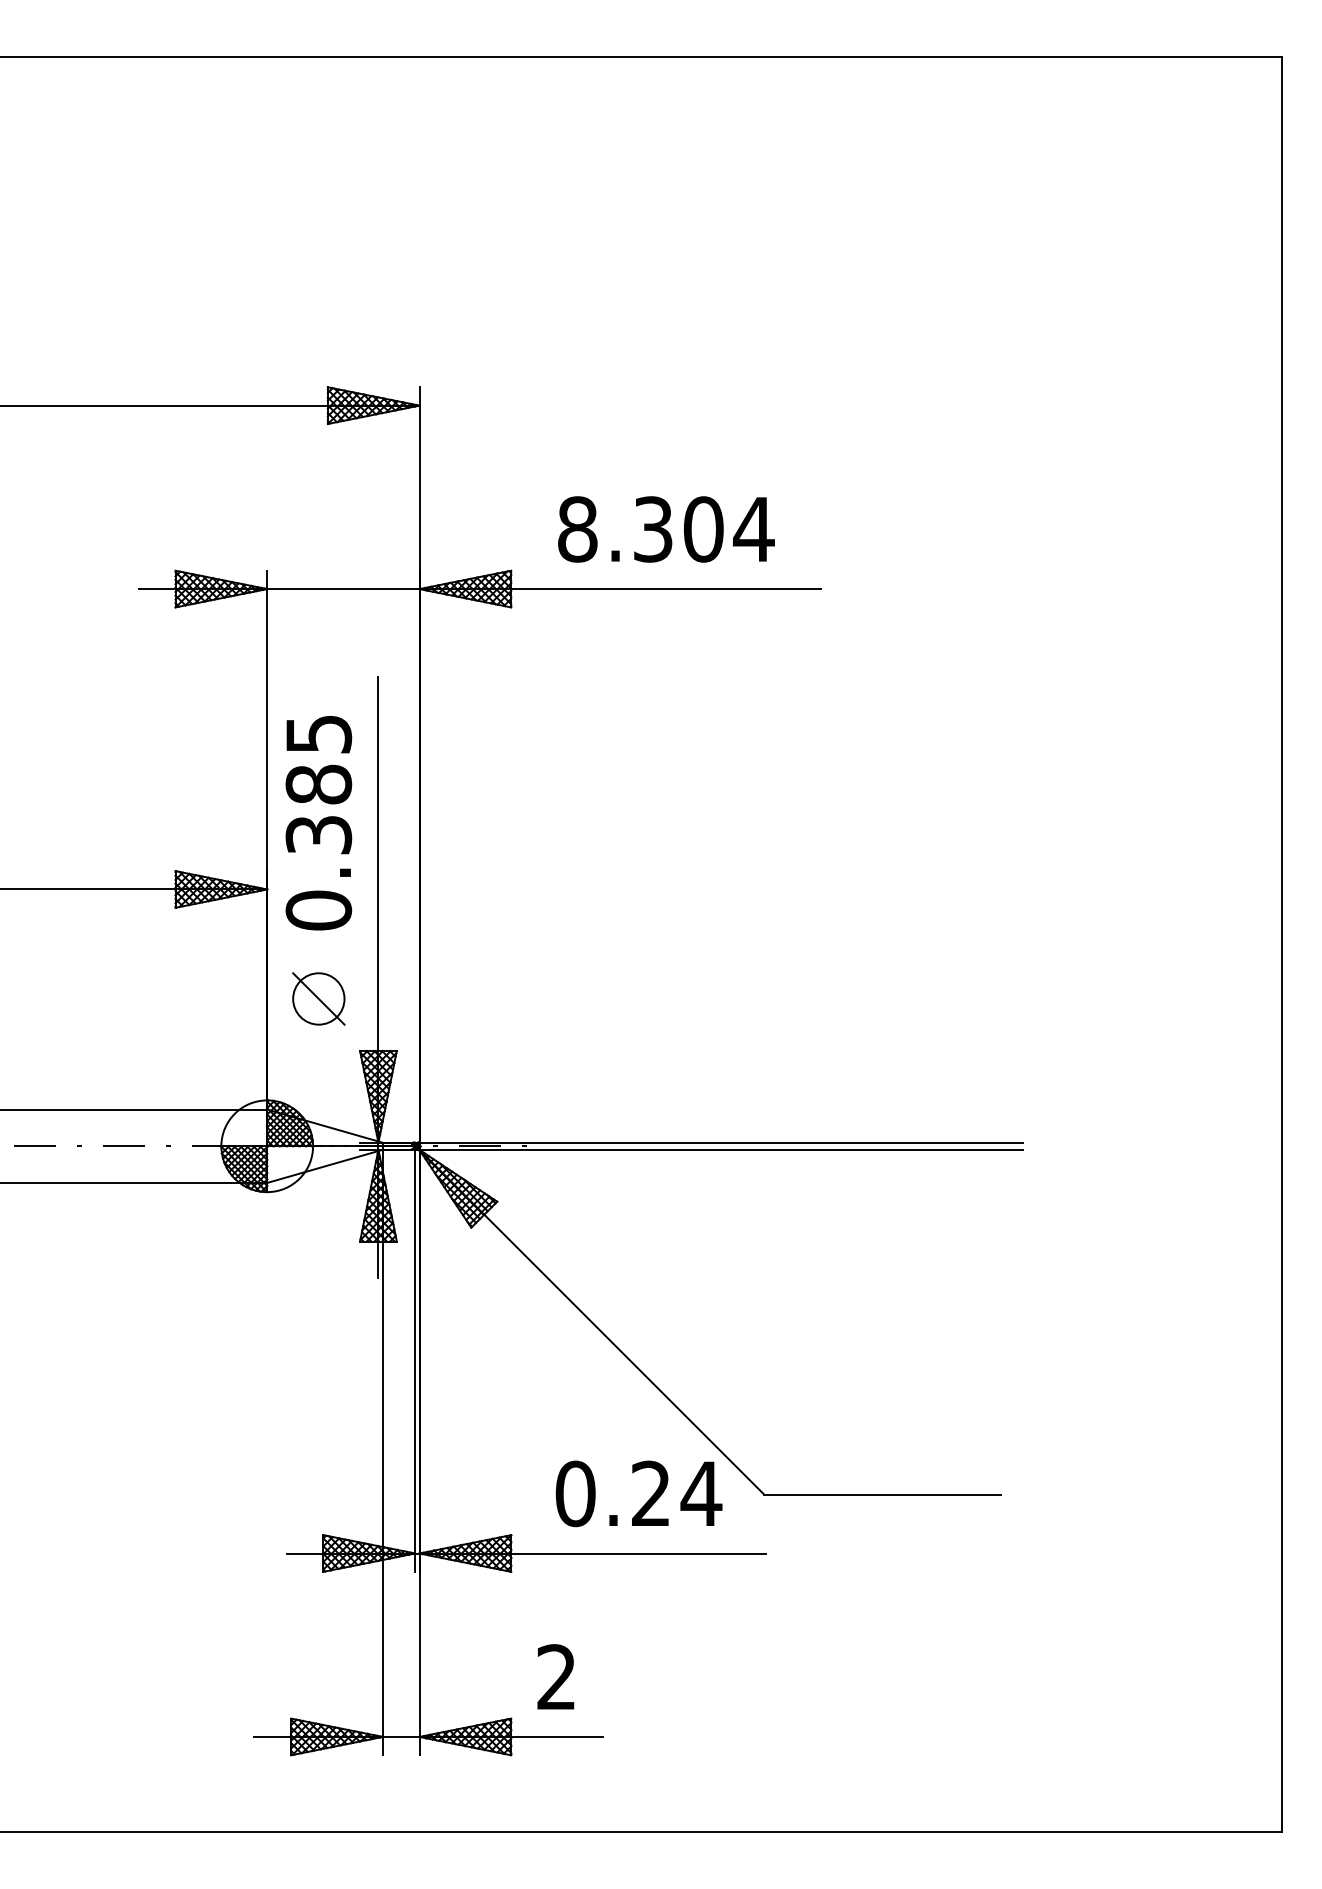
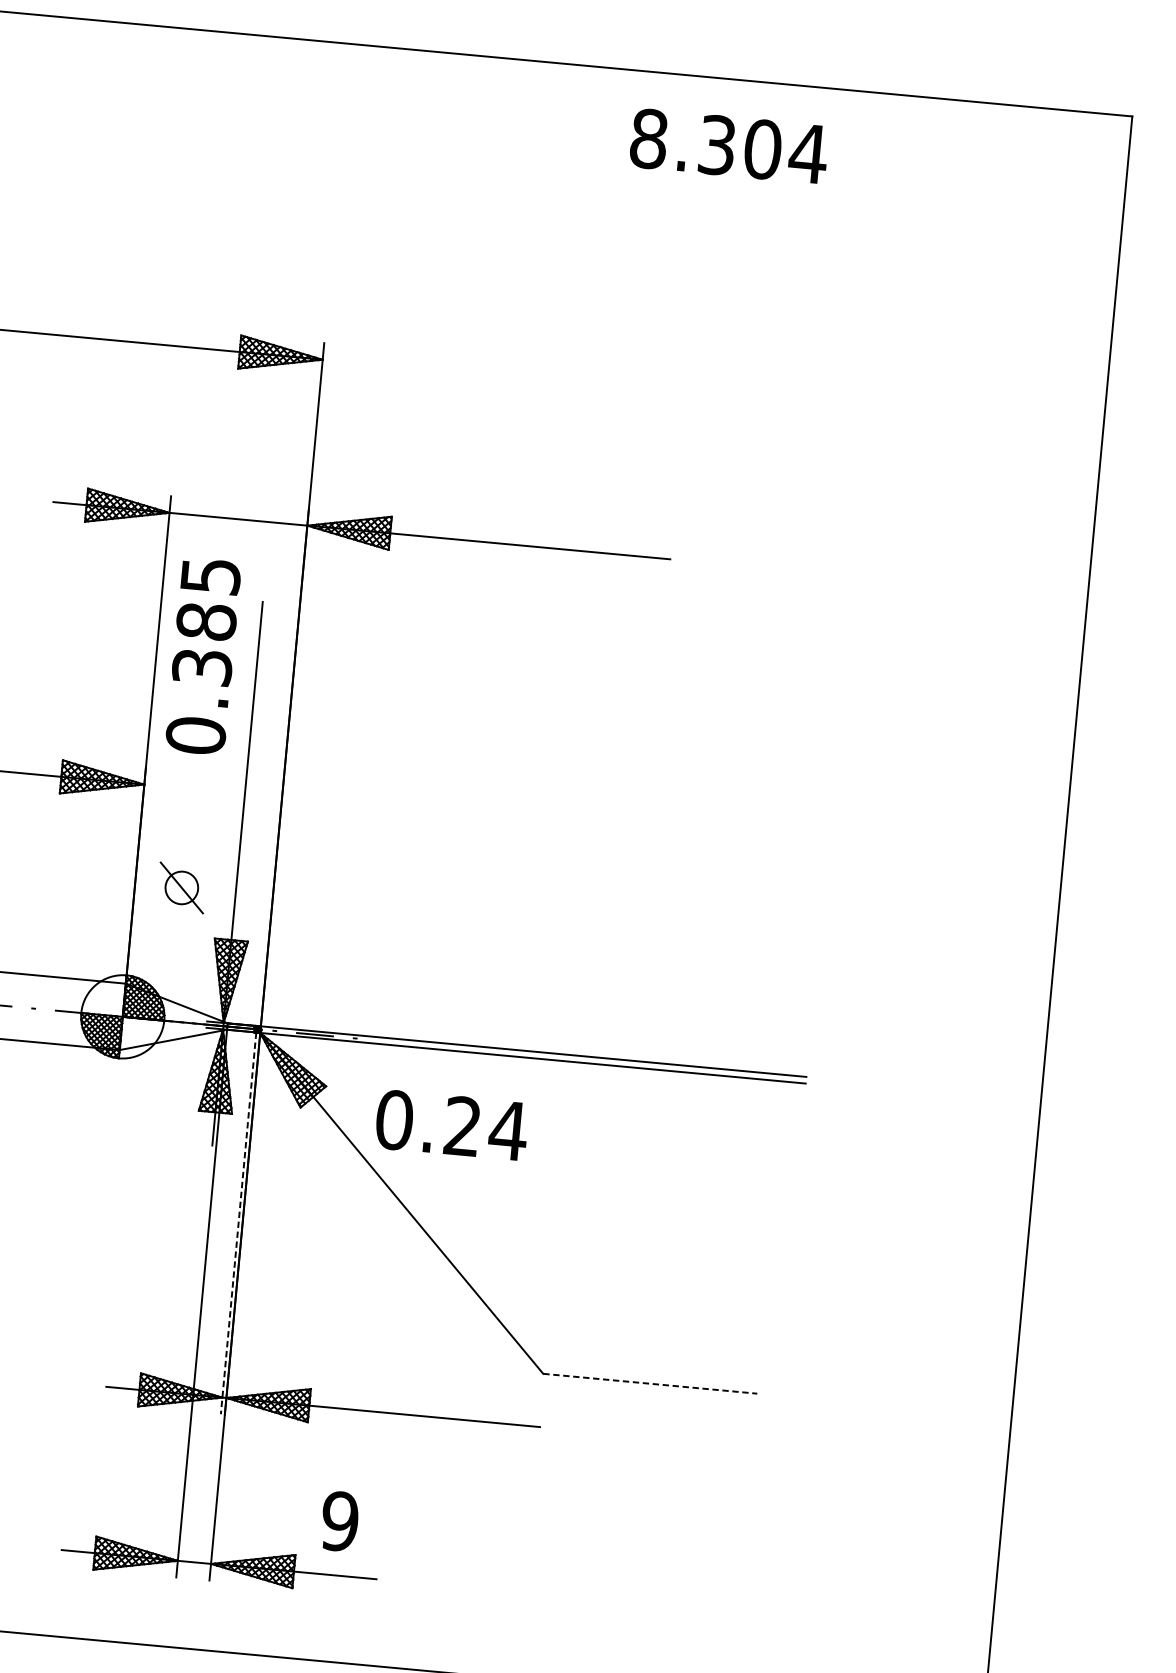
text: (666, 529) -> (729, 146), moved
text: (318, 823) -> (202, 656), moved
circle: (318, 998) -> (181, 887), size x0.7
line: (415, 1360) -> (238, 1223), solid -> dashed
text: (638, 1493) -> (451, 1125), moved
line: (883, 1494) -> (651, 1383), solid -> dashed
text: (556, 1677) -> (339, 1521), 2 -> 9

